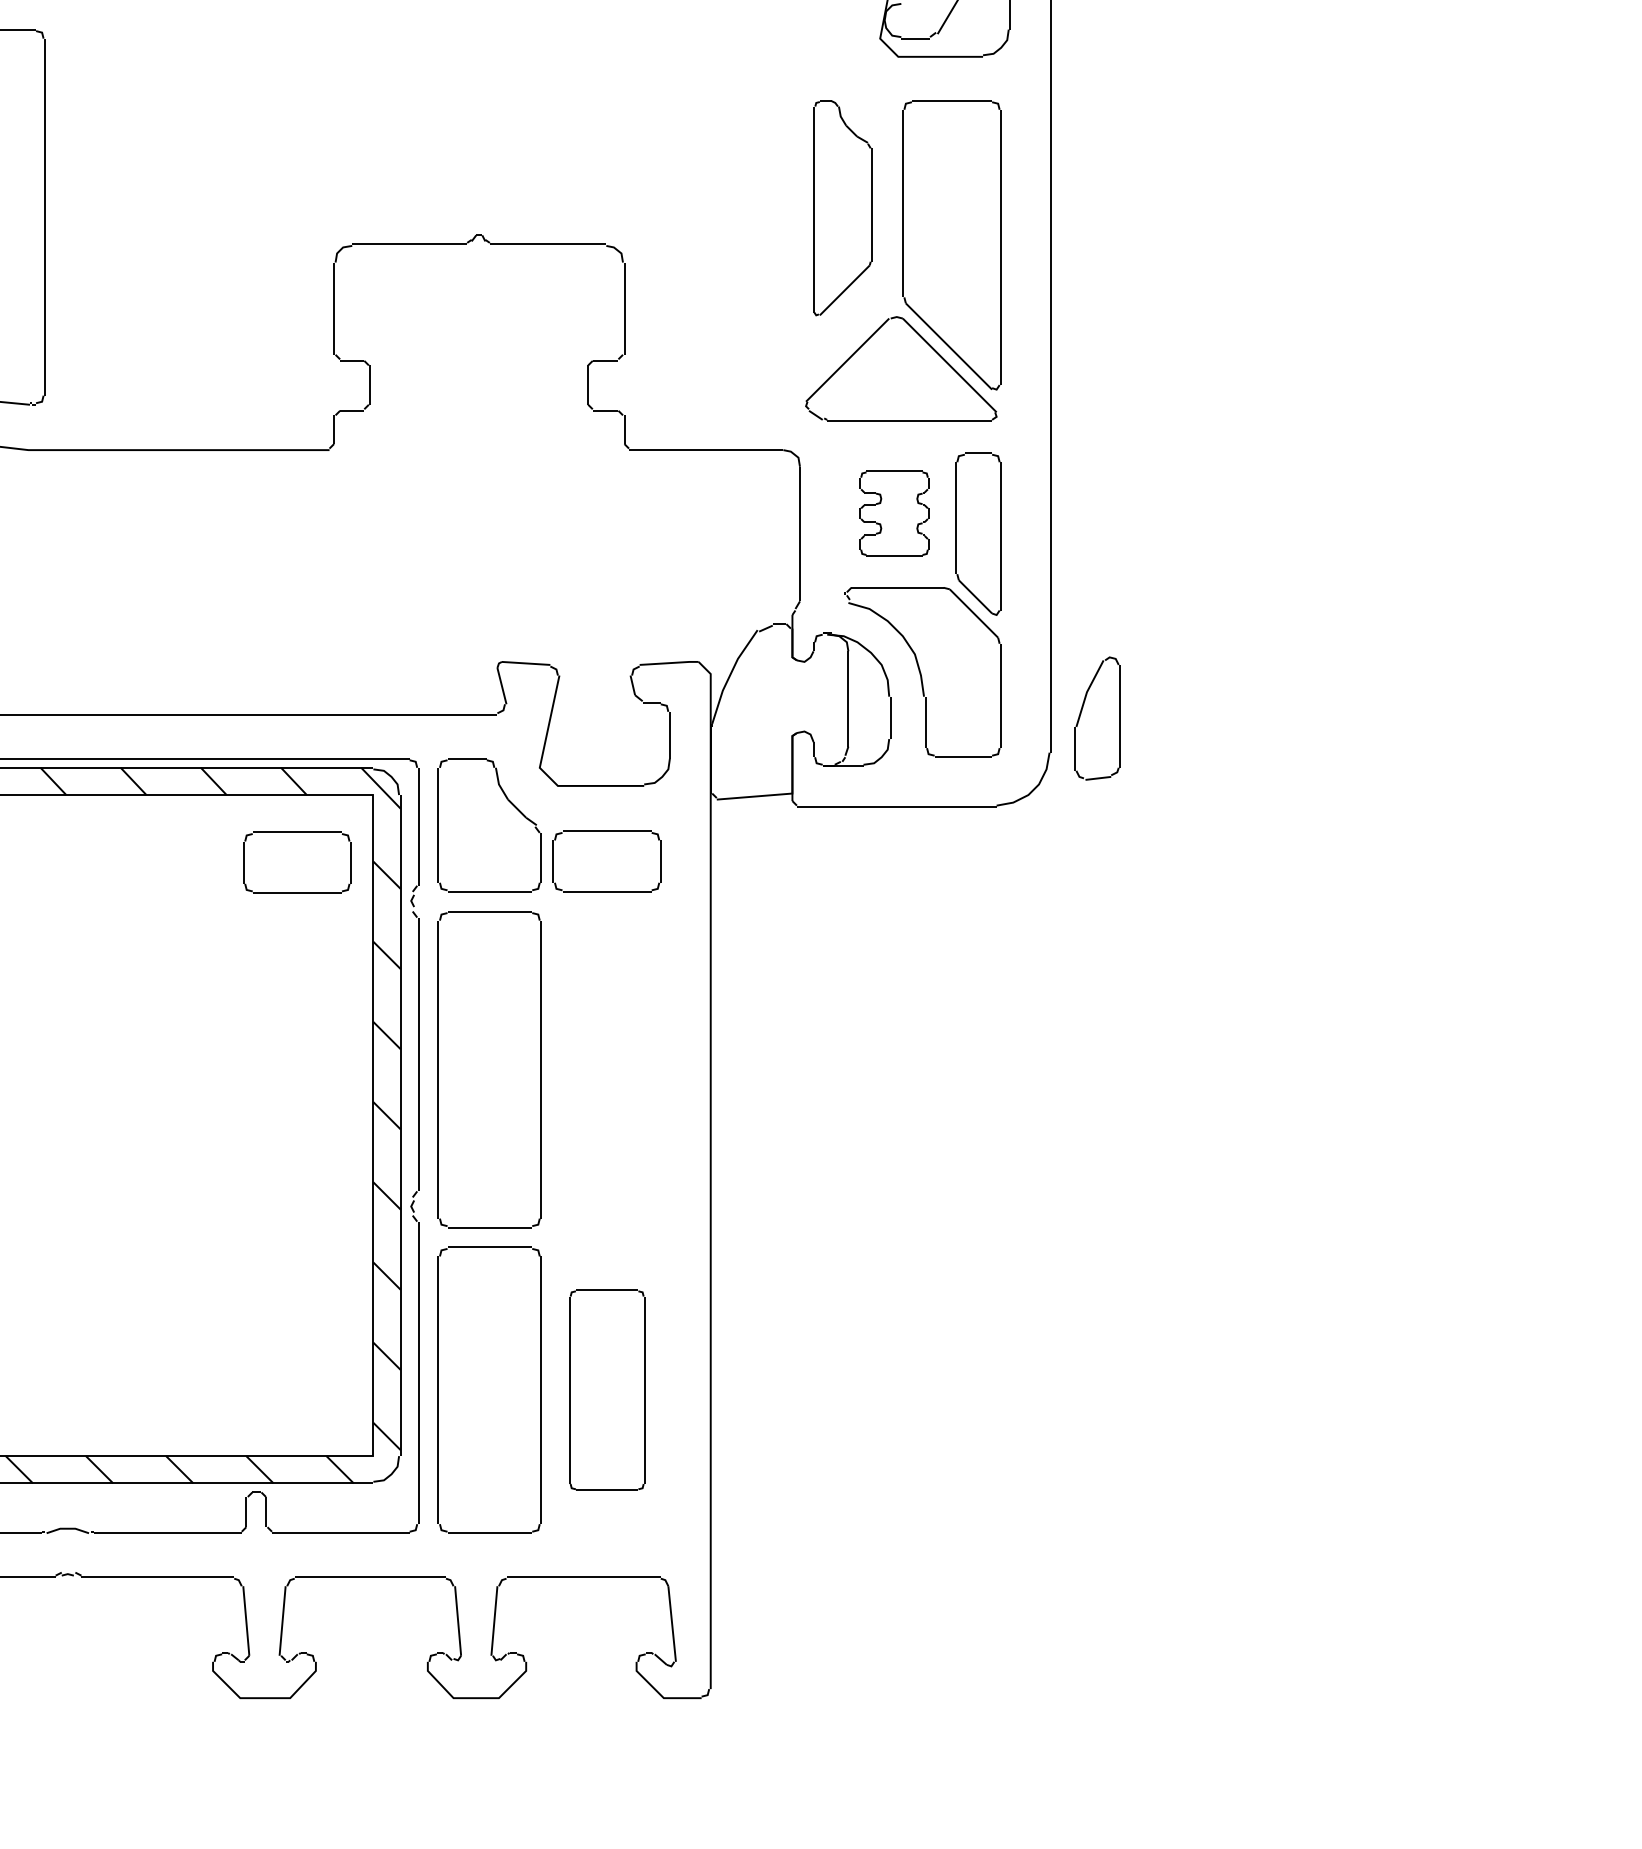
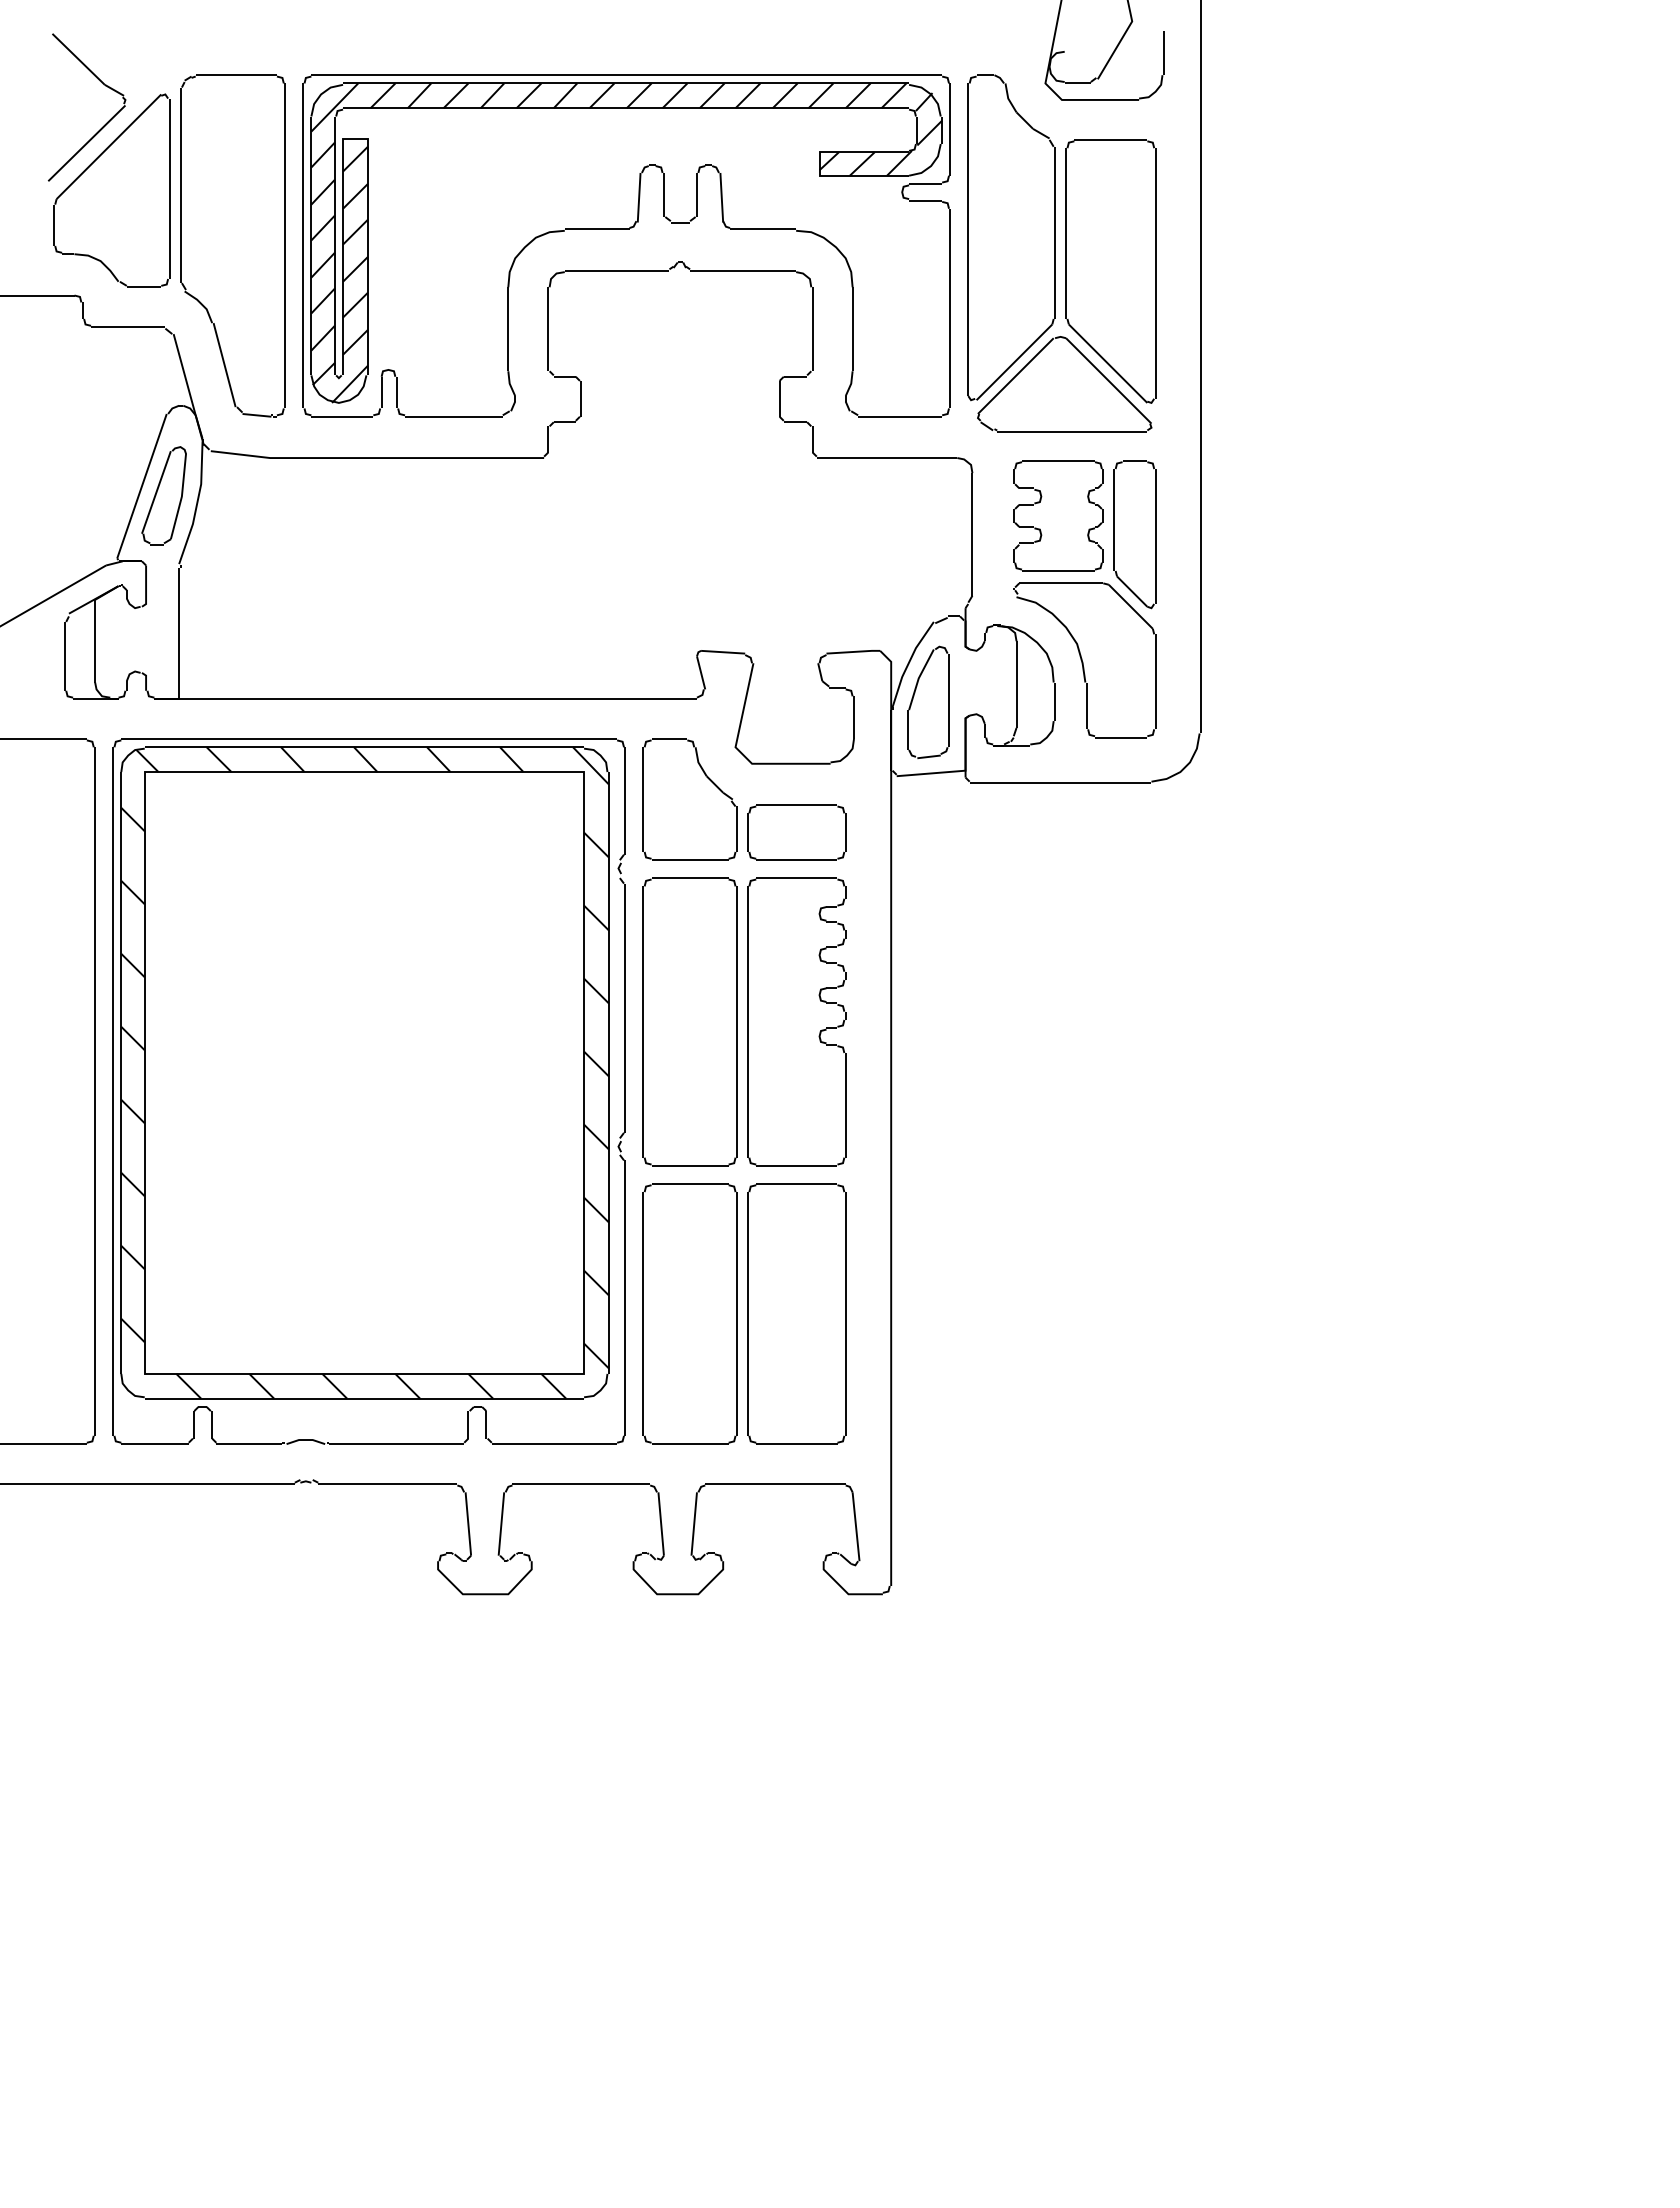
part: (420, 199) -> (626, 229), added
part: (842, 207) -> (1011, 237), size x1.67
part: (894, 513) -> (1058, 515), size x1.43
part: (1097, 717) -> (928, 701), moved
part: (296, 862) -> (514, 833), removed
part: (606, 1069) -> (796, 1021), added
part: (606, 1389) -> (796, 1313), size x1.43

